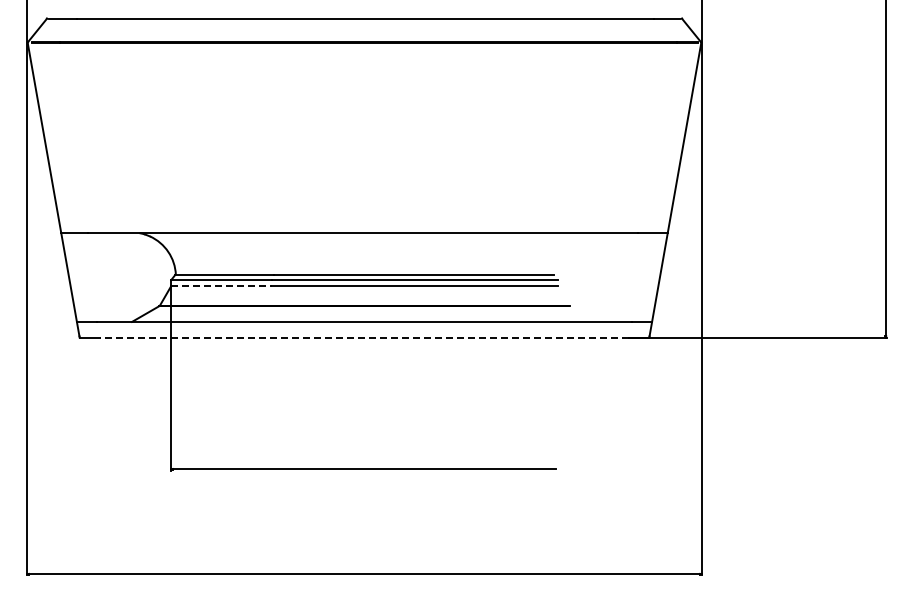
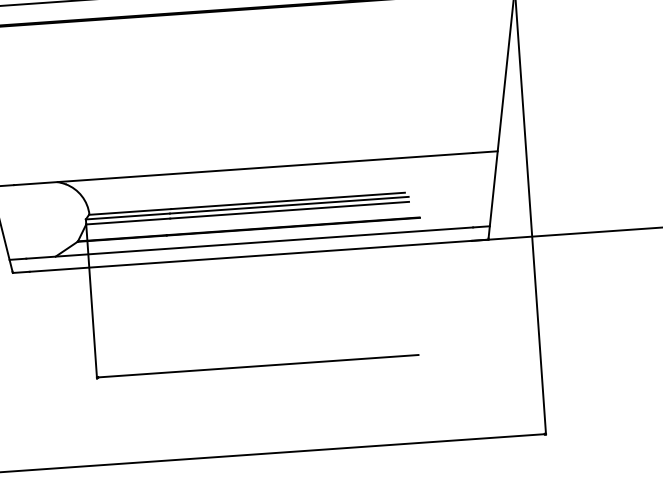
line: (222, 286) -> (129, 221), dashed -> solid
line: (364, 337) -> (250, 256), dashed -> solid

